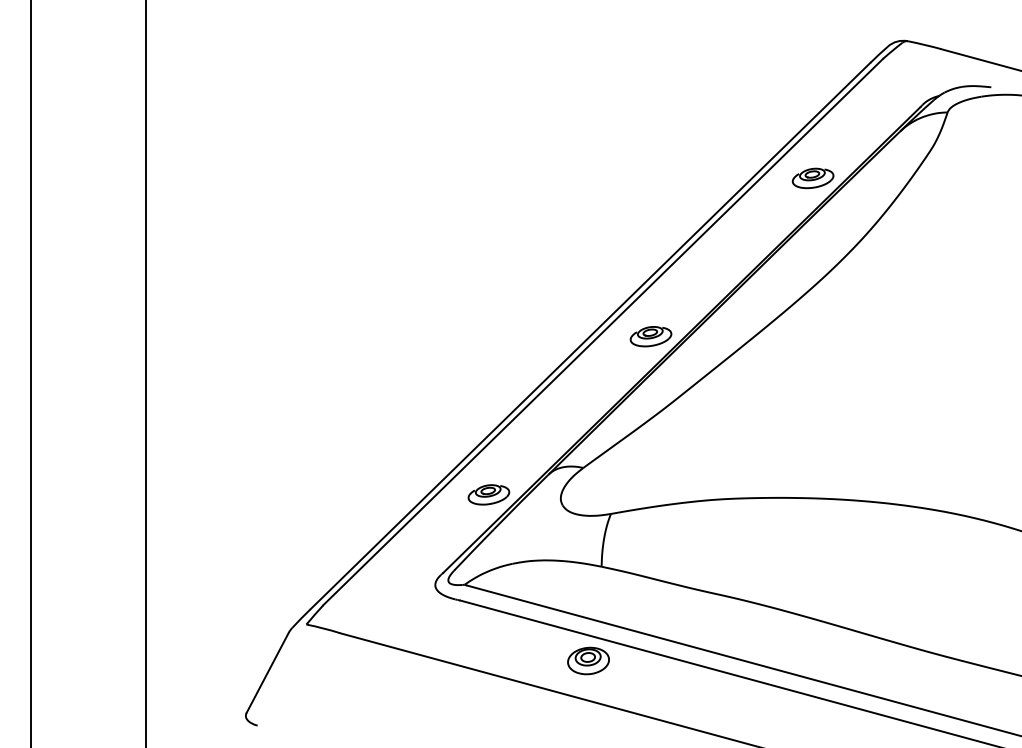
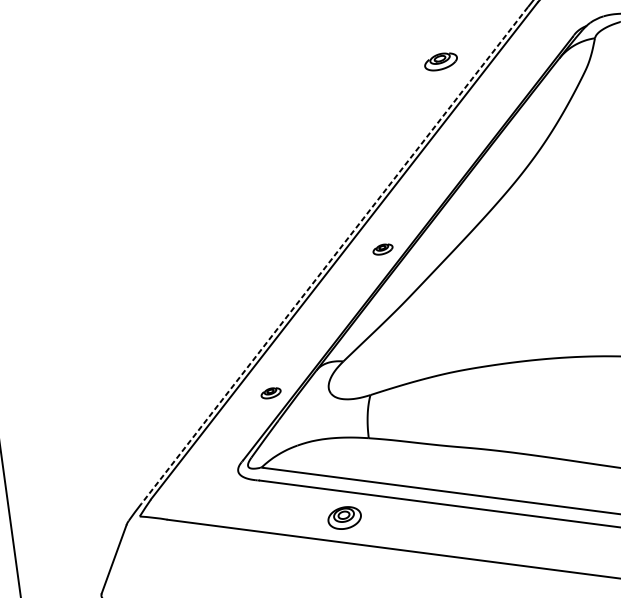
part: (812, 178) -> (440, 61), moved
line: (590, 336) -> (334, 255), solid -> dashed
part: (650, 336) -> (382, 249), size x0.6
part: (488, 494) -> (270, 392), size x0.6
part: (588, 660) -> (344, 517), moved

